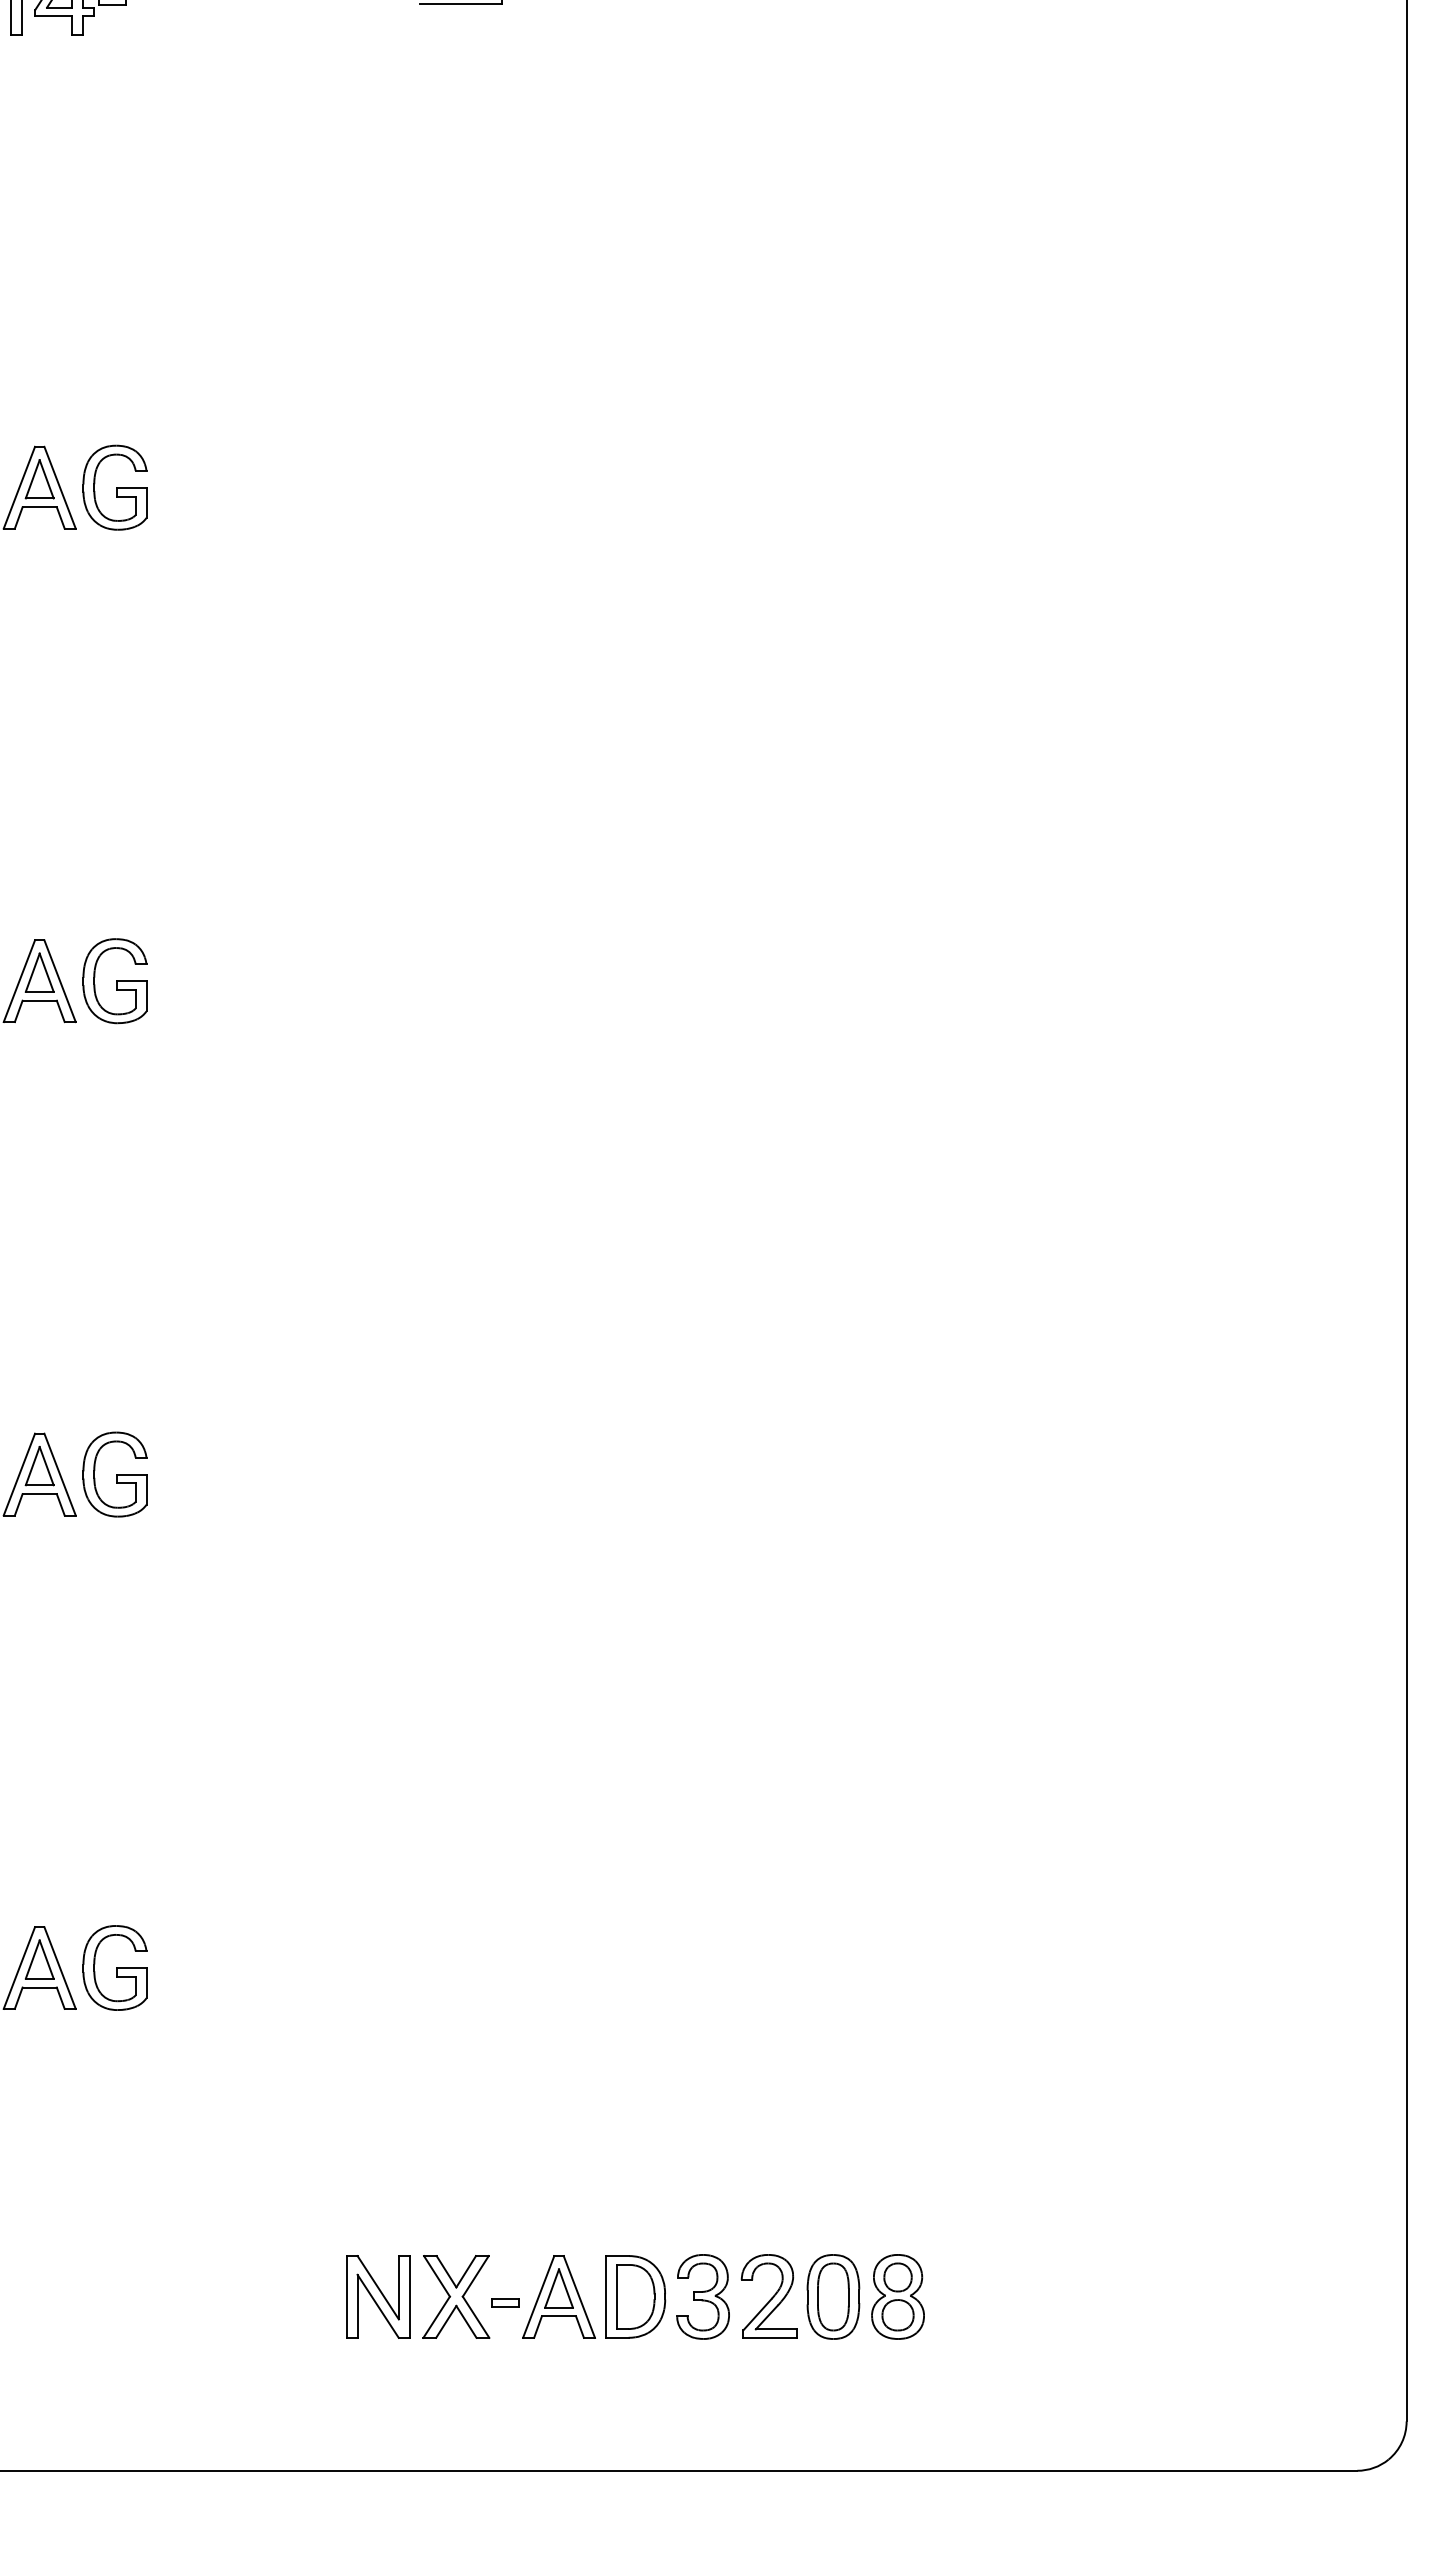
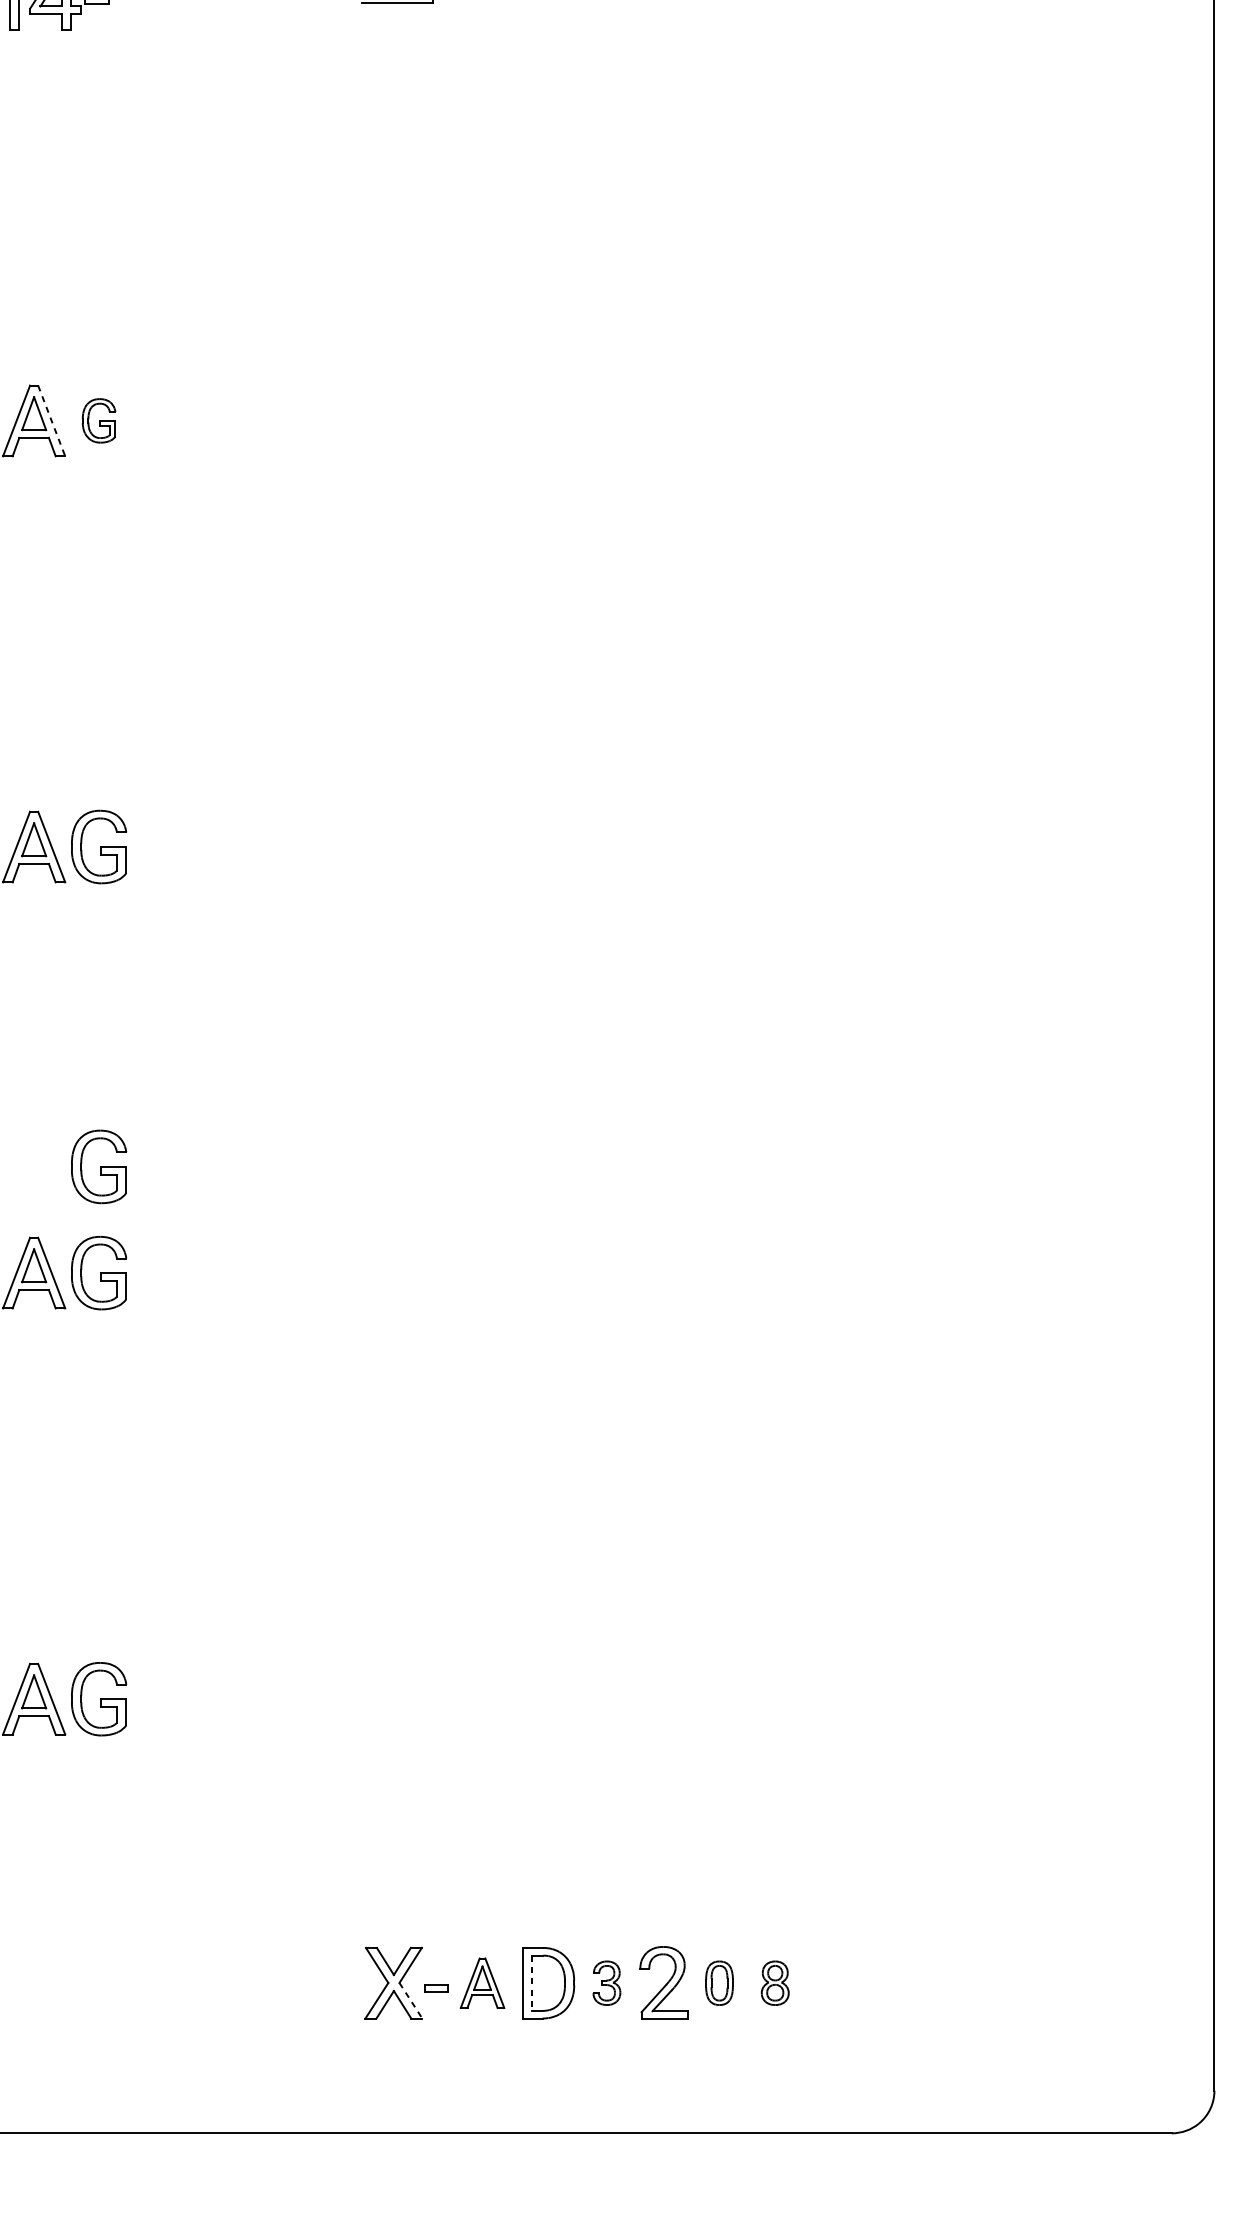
line: (60, 487) -> (52, 420), solid -> dashed
part: (114, 487) -> (98, 420), size x0.6
part: (114, 1351) -> (98, 1166), added
part: (378, 2296) -> (326, 1982), removed
part: (558, 2296) -> (482, 1982), size x0.7
part: (702, 2296) -> (606, 1982), size x0.6
part: (833, 2296) -> (719, 1982), size x0.6
part: (897, 2296) -> (774, 1982), size x0.6
line: (616, 2297) -> (532, 1983), solid -> dashed
line: (476, 2317) -> (411, 2000), solid -> dashed

